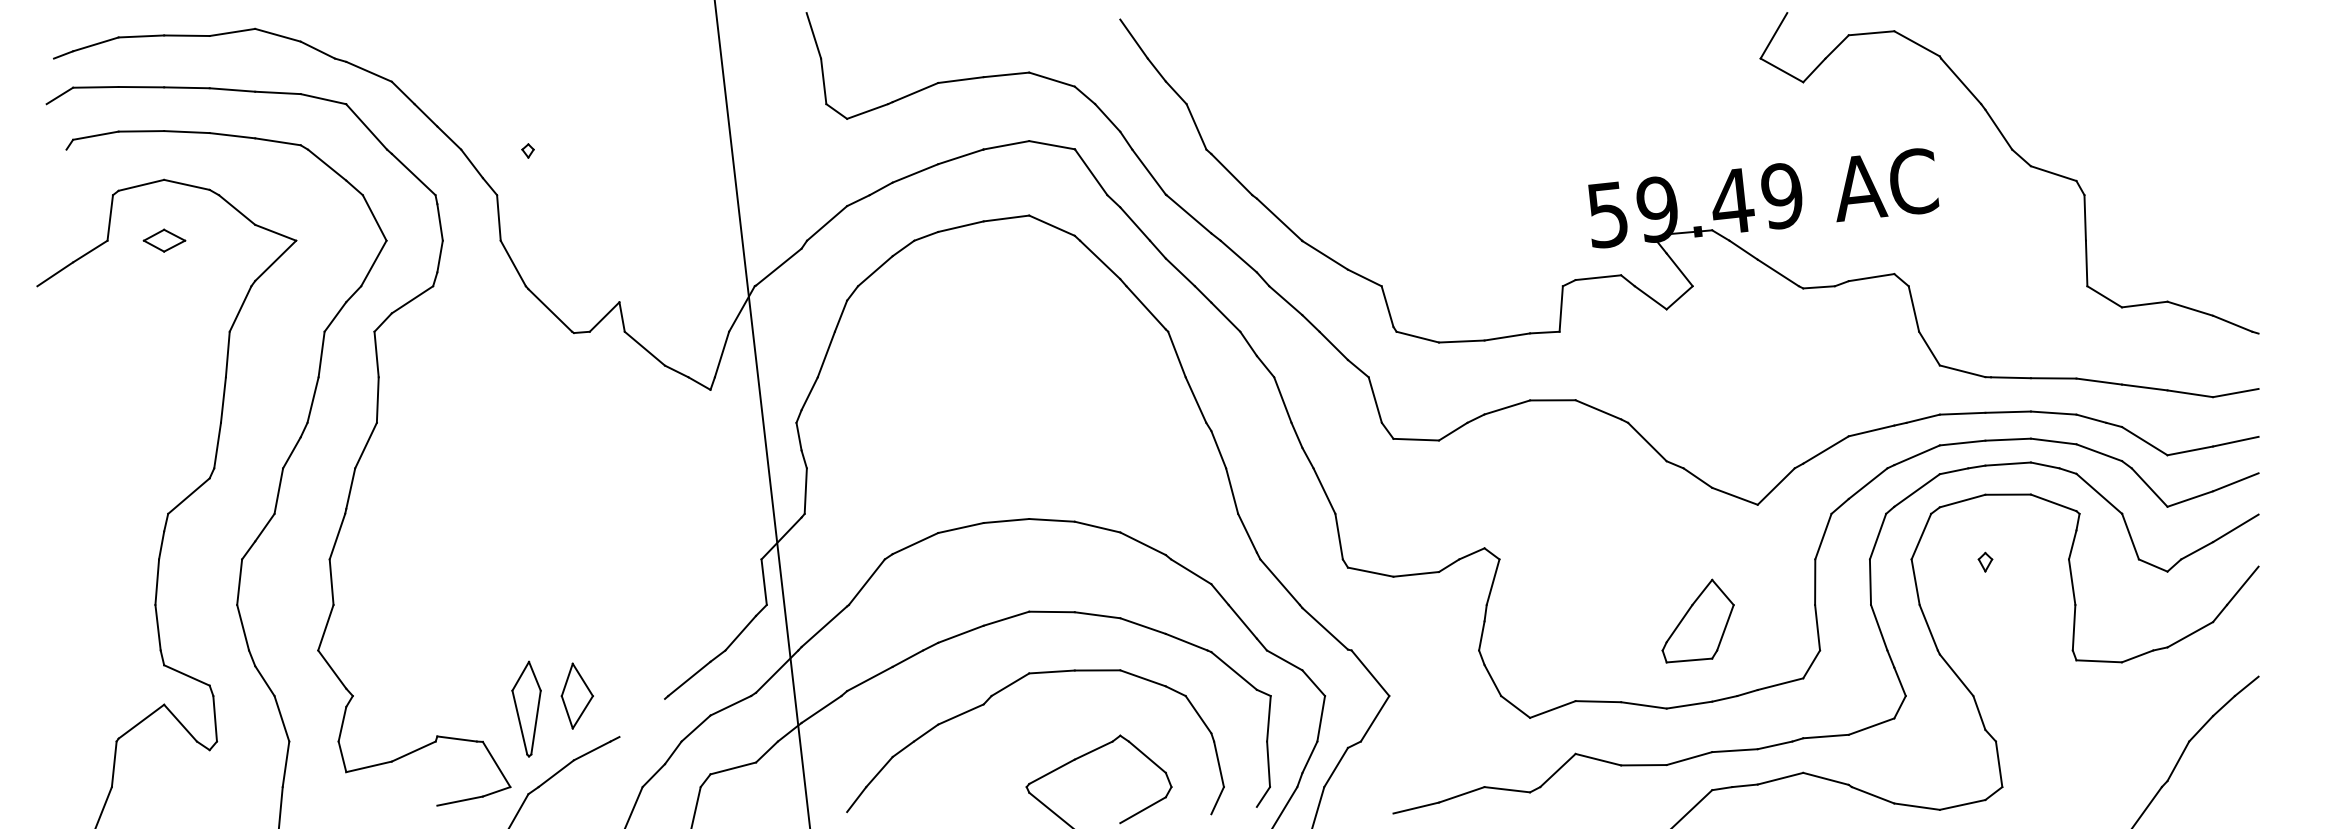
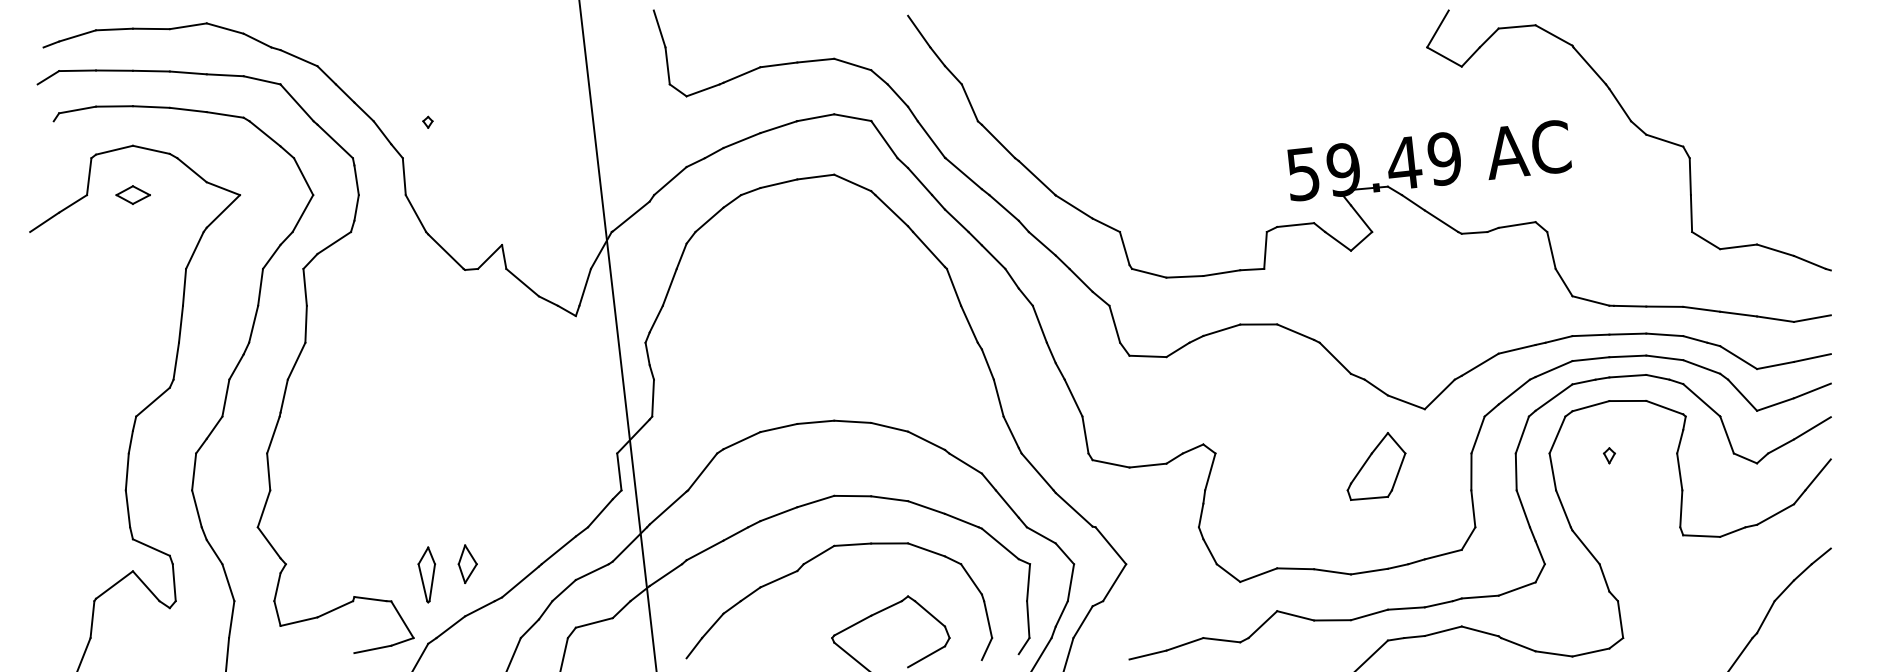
part: (1698, 621) -> (1376, 466), moved
part: (576, 695) -> (467, 563), size x0.71
part: (526, 708) -> (426, 574), size x0.71
line: (642, 717) -> (520, 581), added

